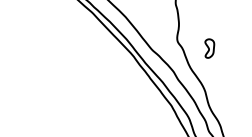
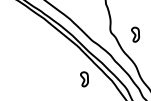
part: (135, 98) -> (84, 79), added

